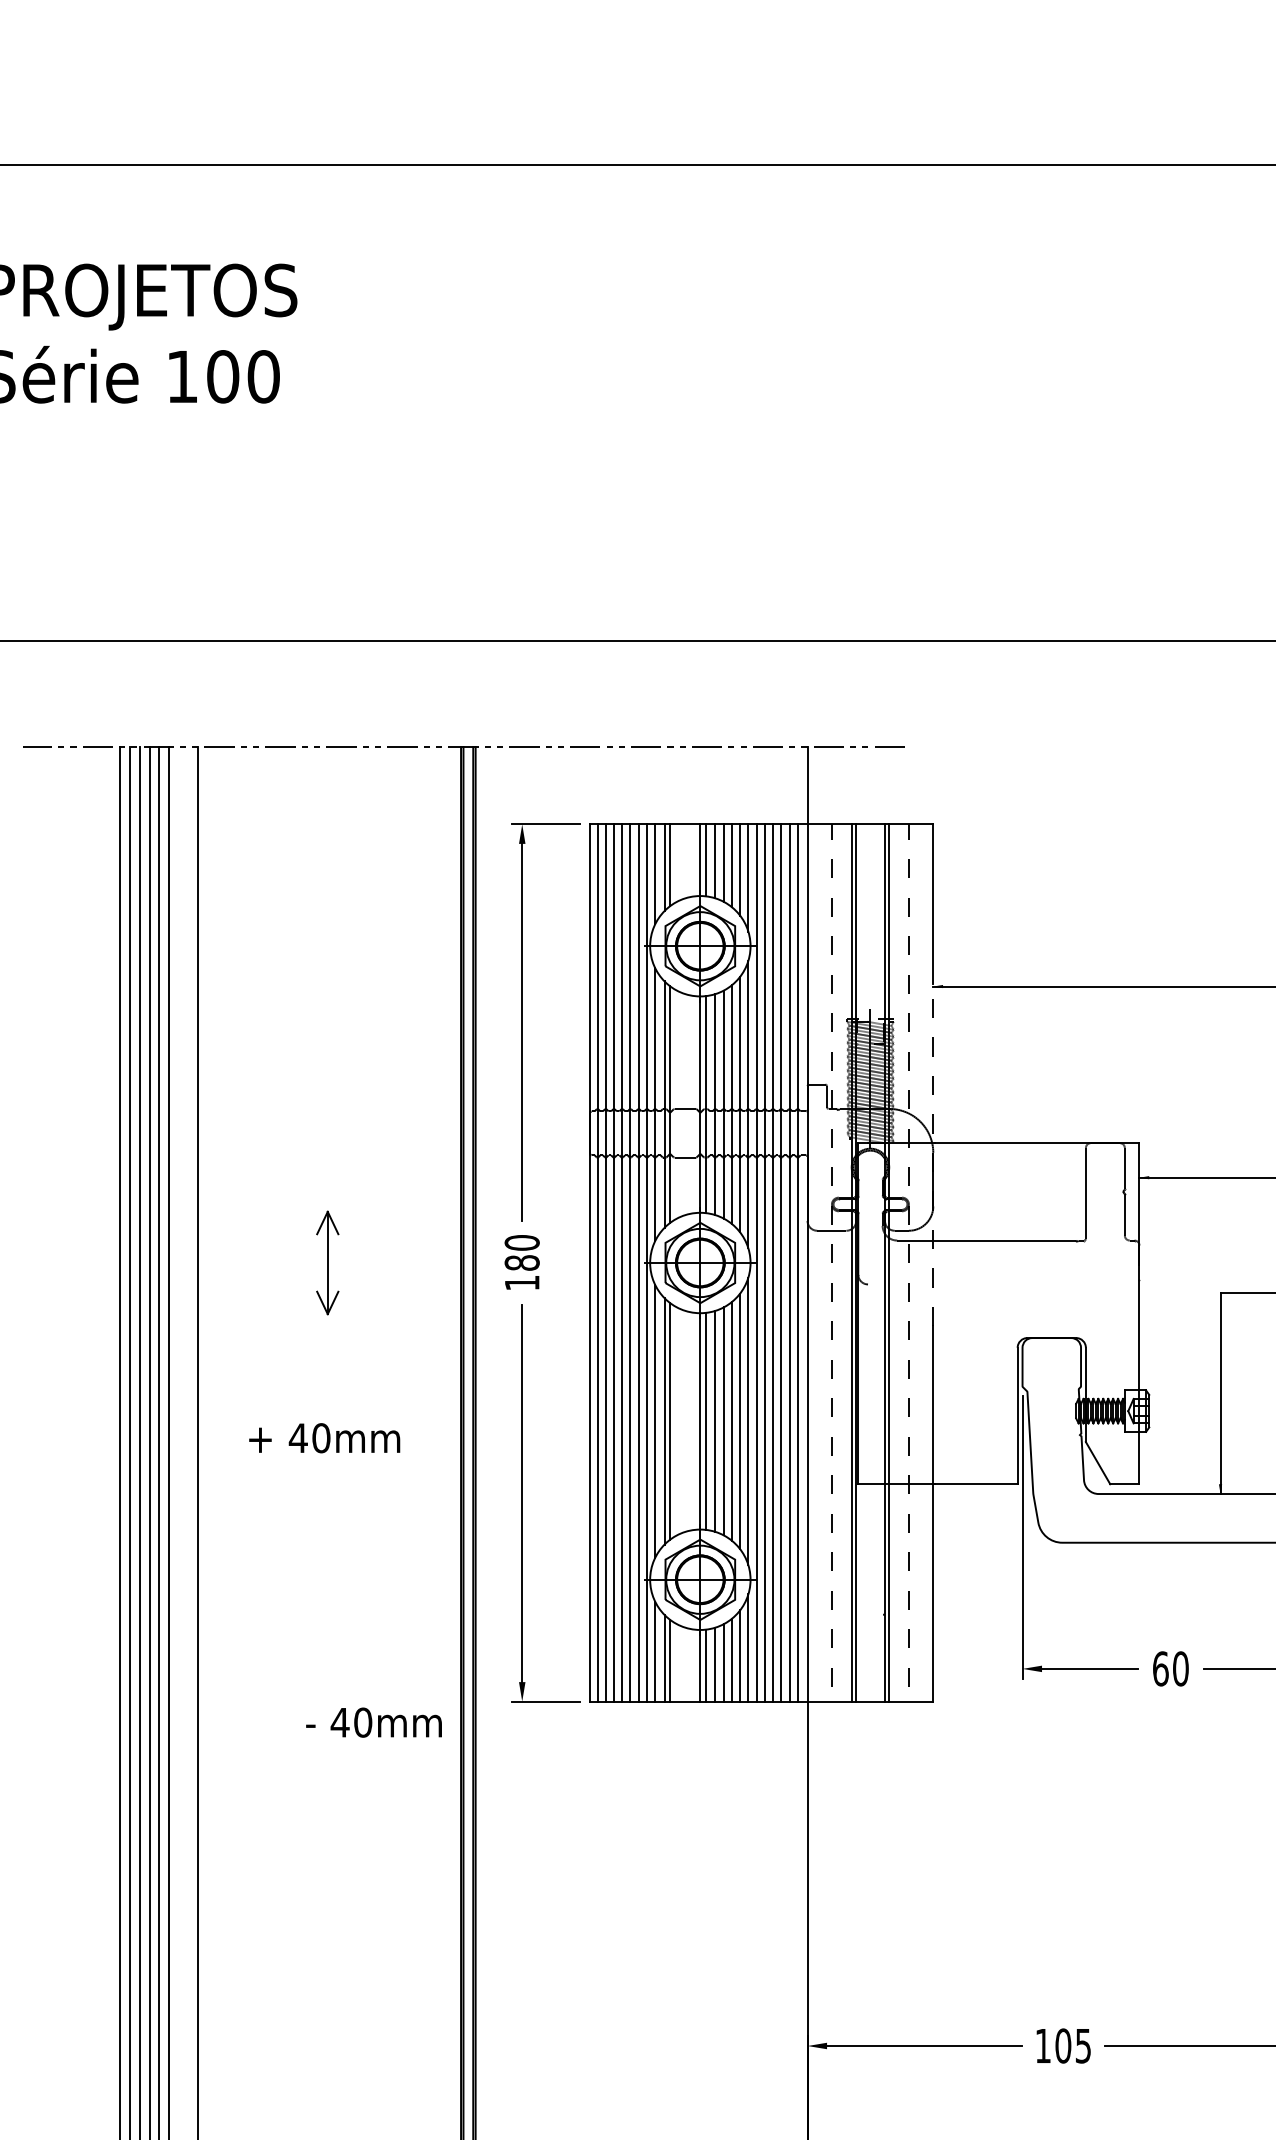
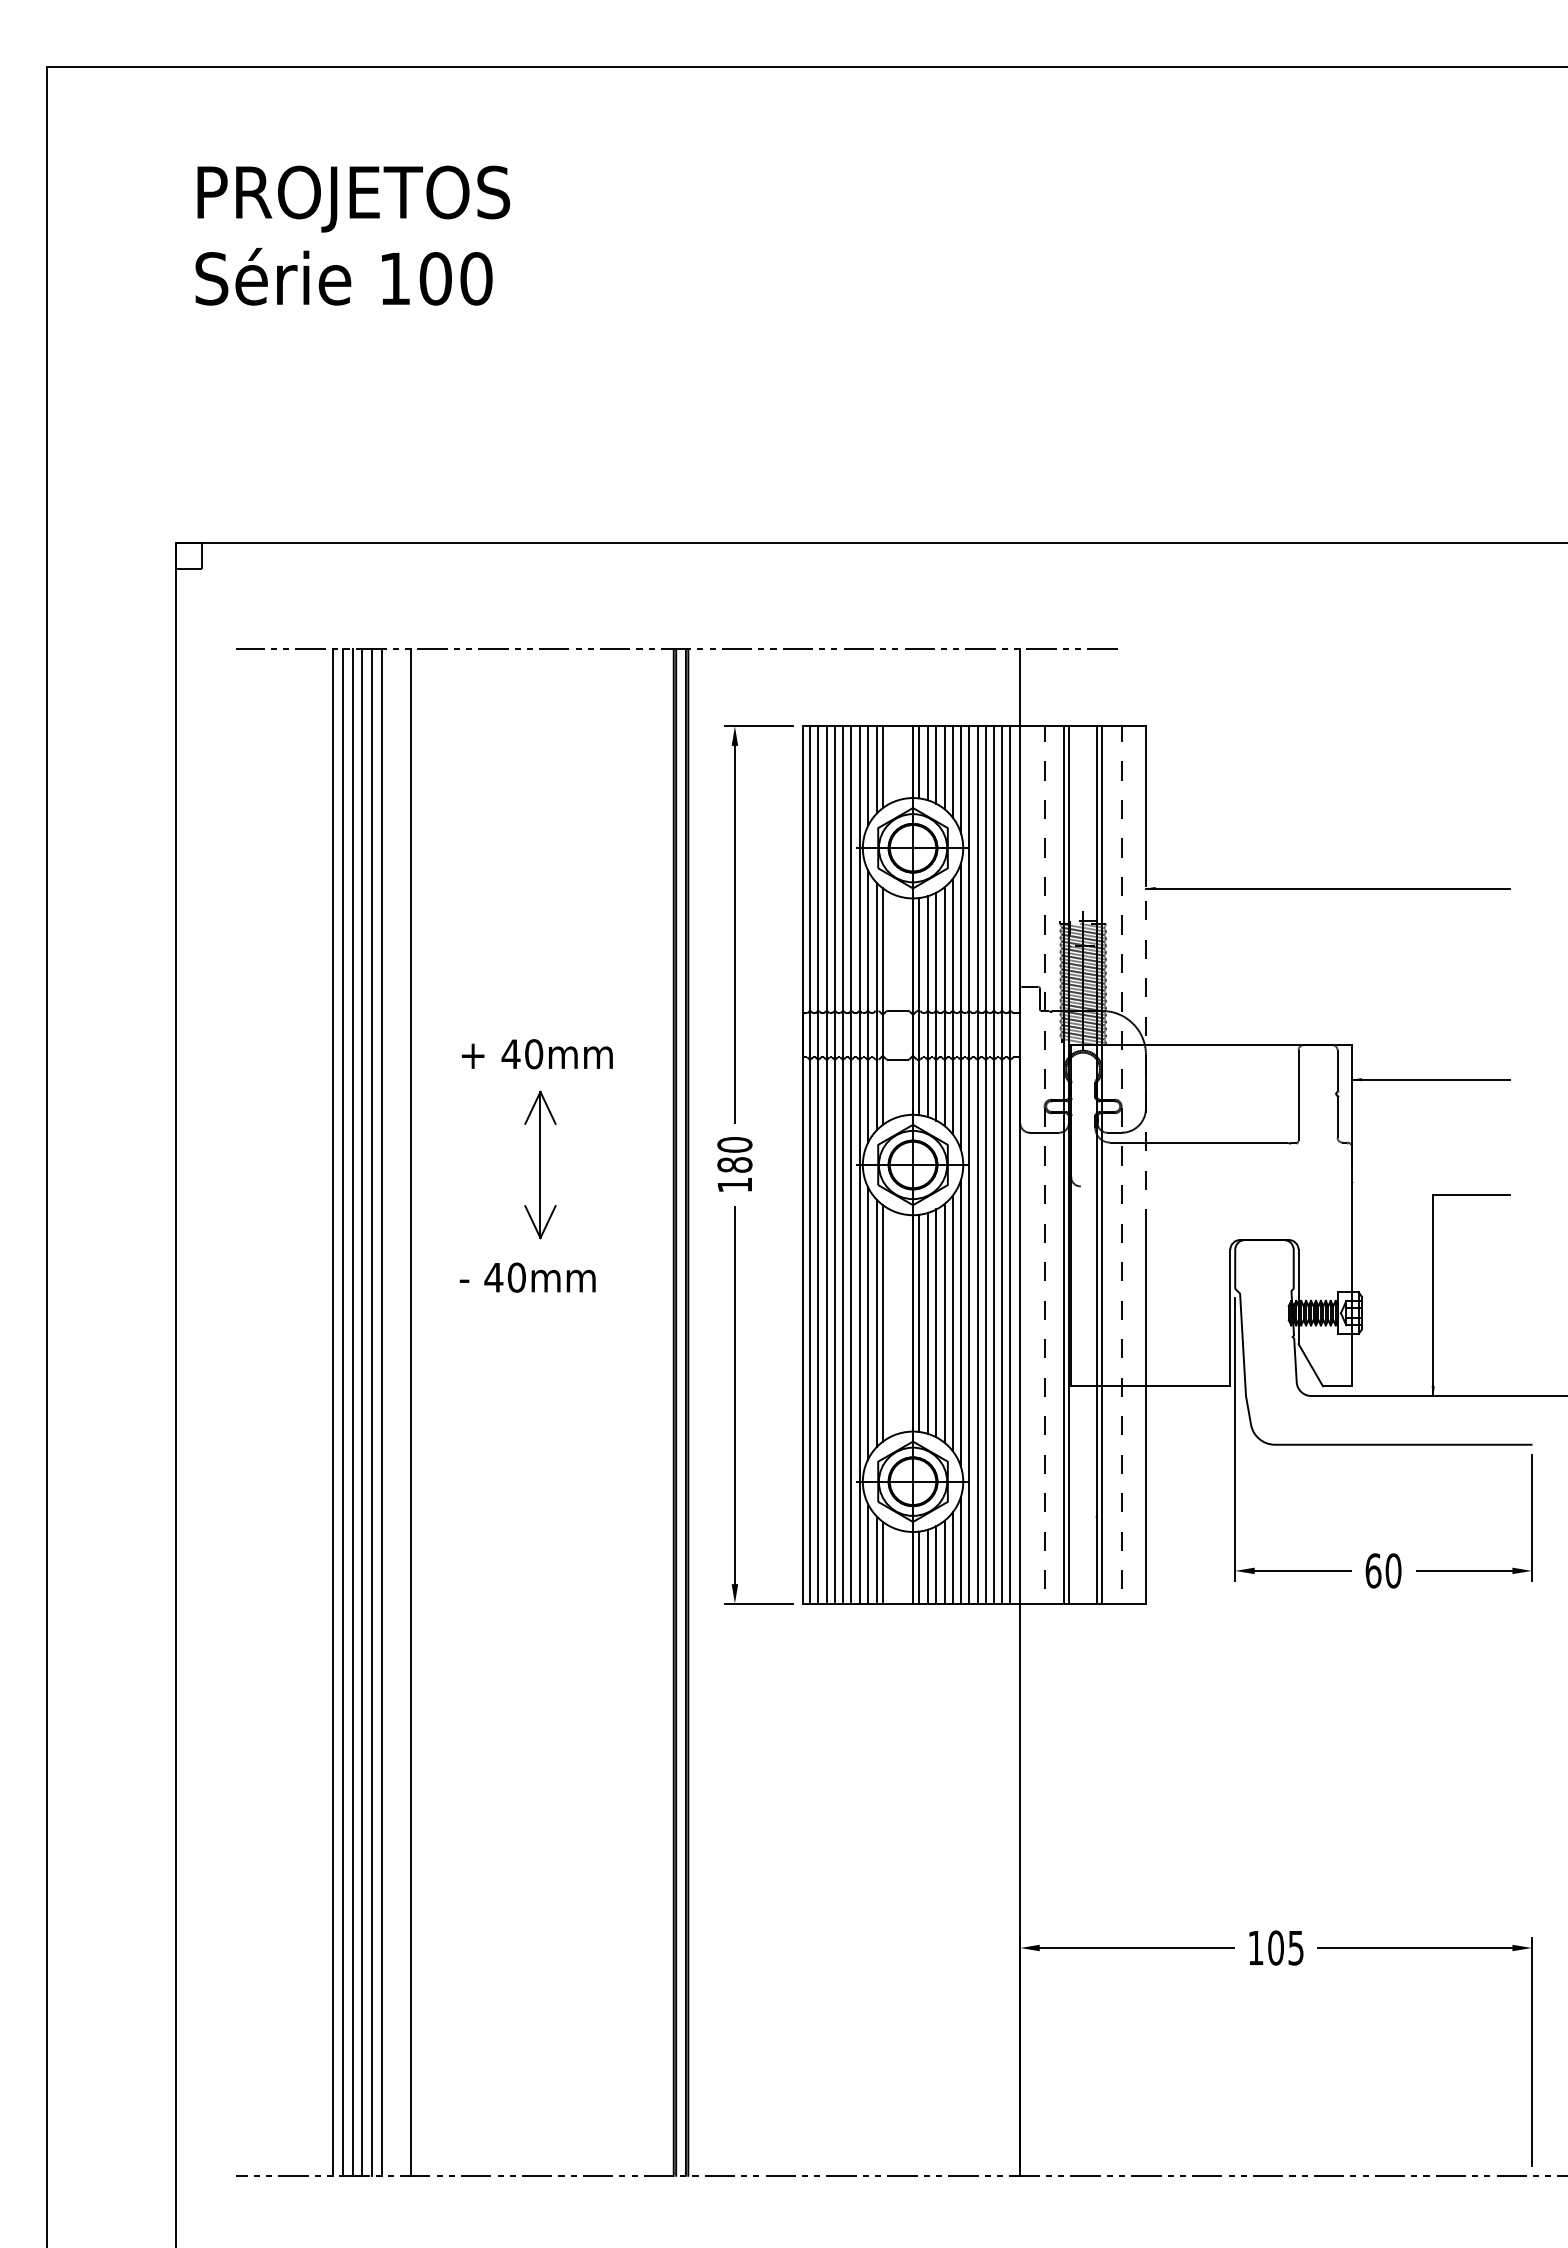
part: (327, 1262) -> (540, 1164), size x1.43
text: (323, 1438) -> (536, 1054), moved
text: (373, 1722) -> (527, 1277), moved

